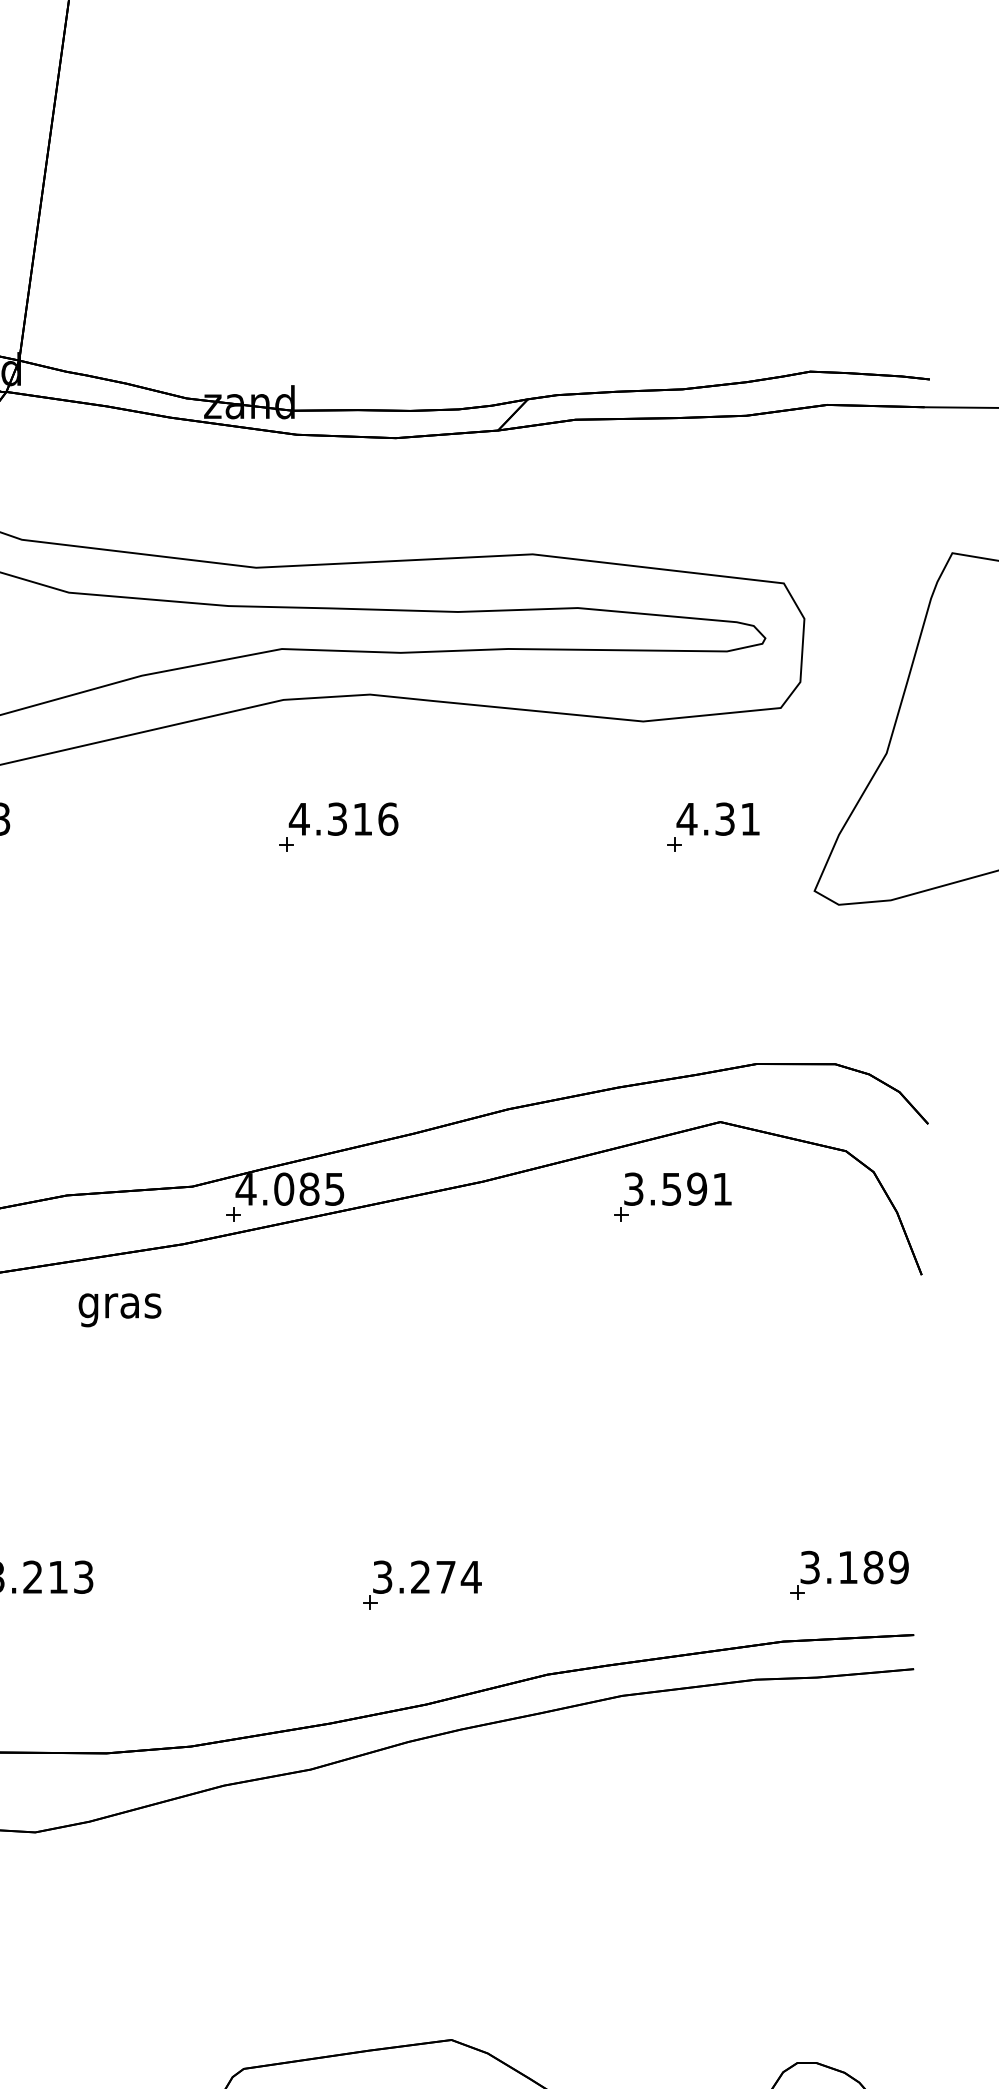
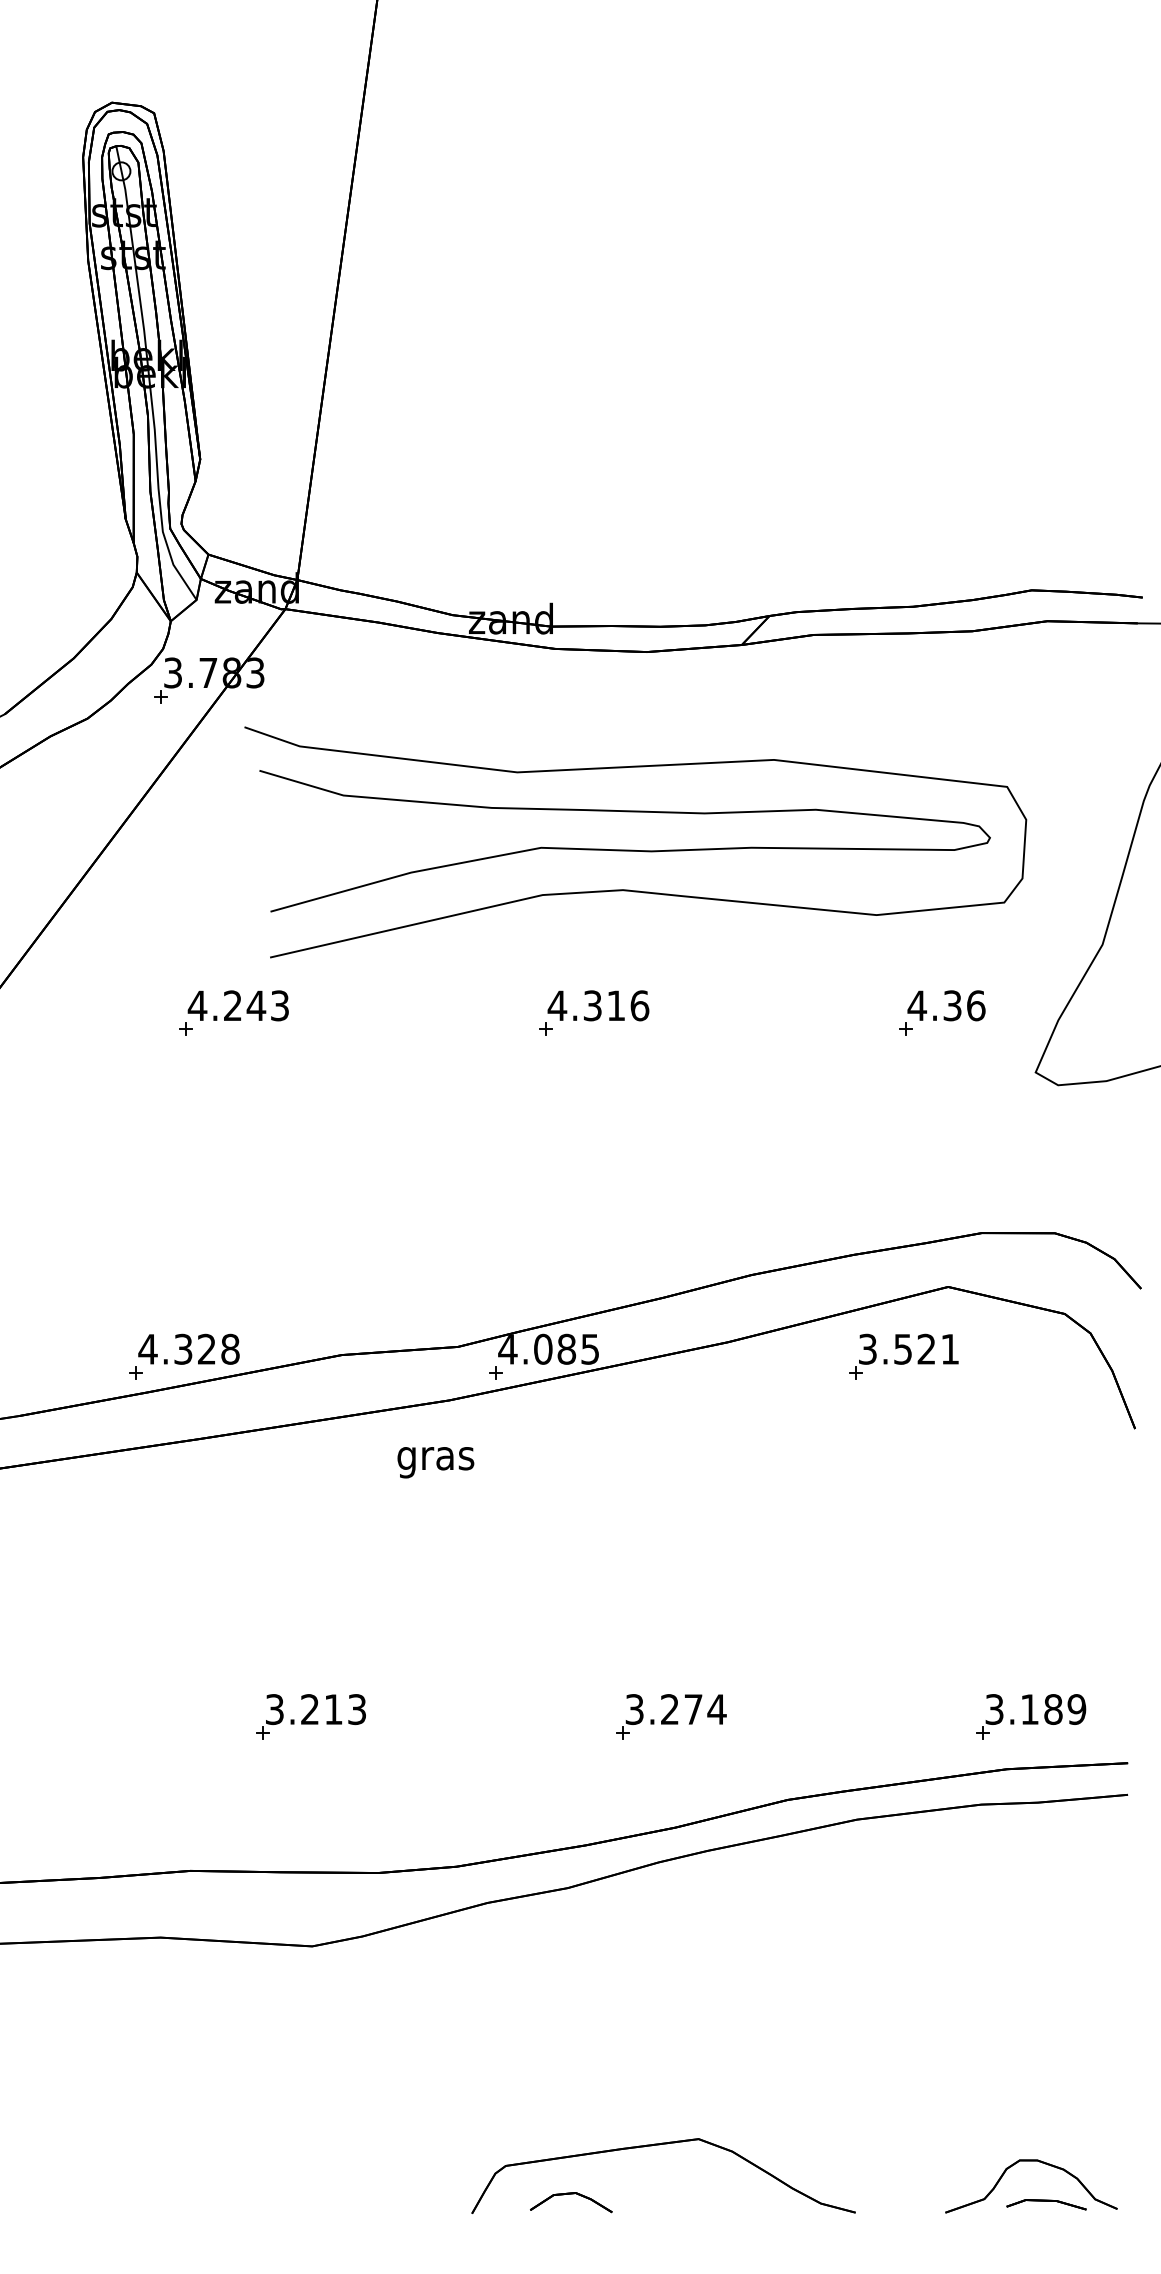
text: (750, 818) -> (976, 1005), 4.31 -> 4.36
text: (696, 1189) -> (926, 1349), 3.591 -> 3.521
text: (119, 1310) -> (435, 1462), moved
part: (849, 1575) -> (1031, 1716), moved

